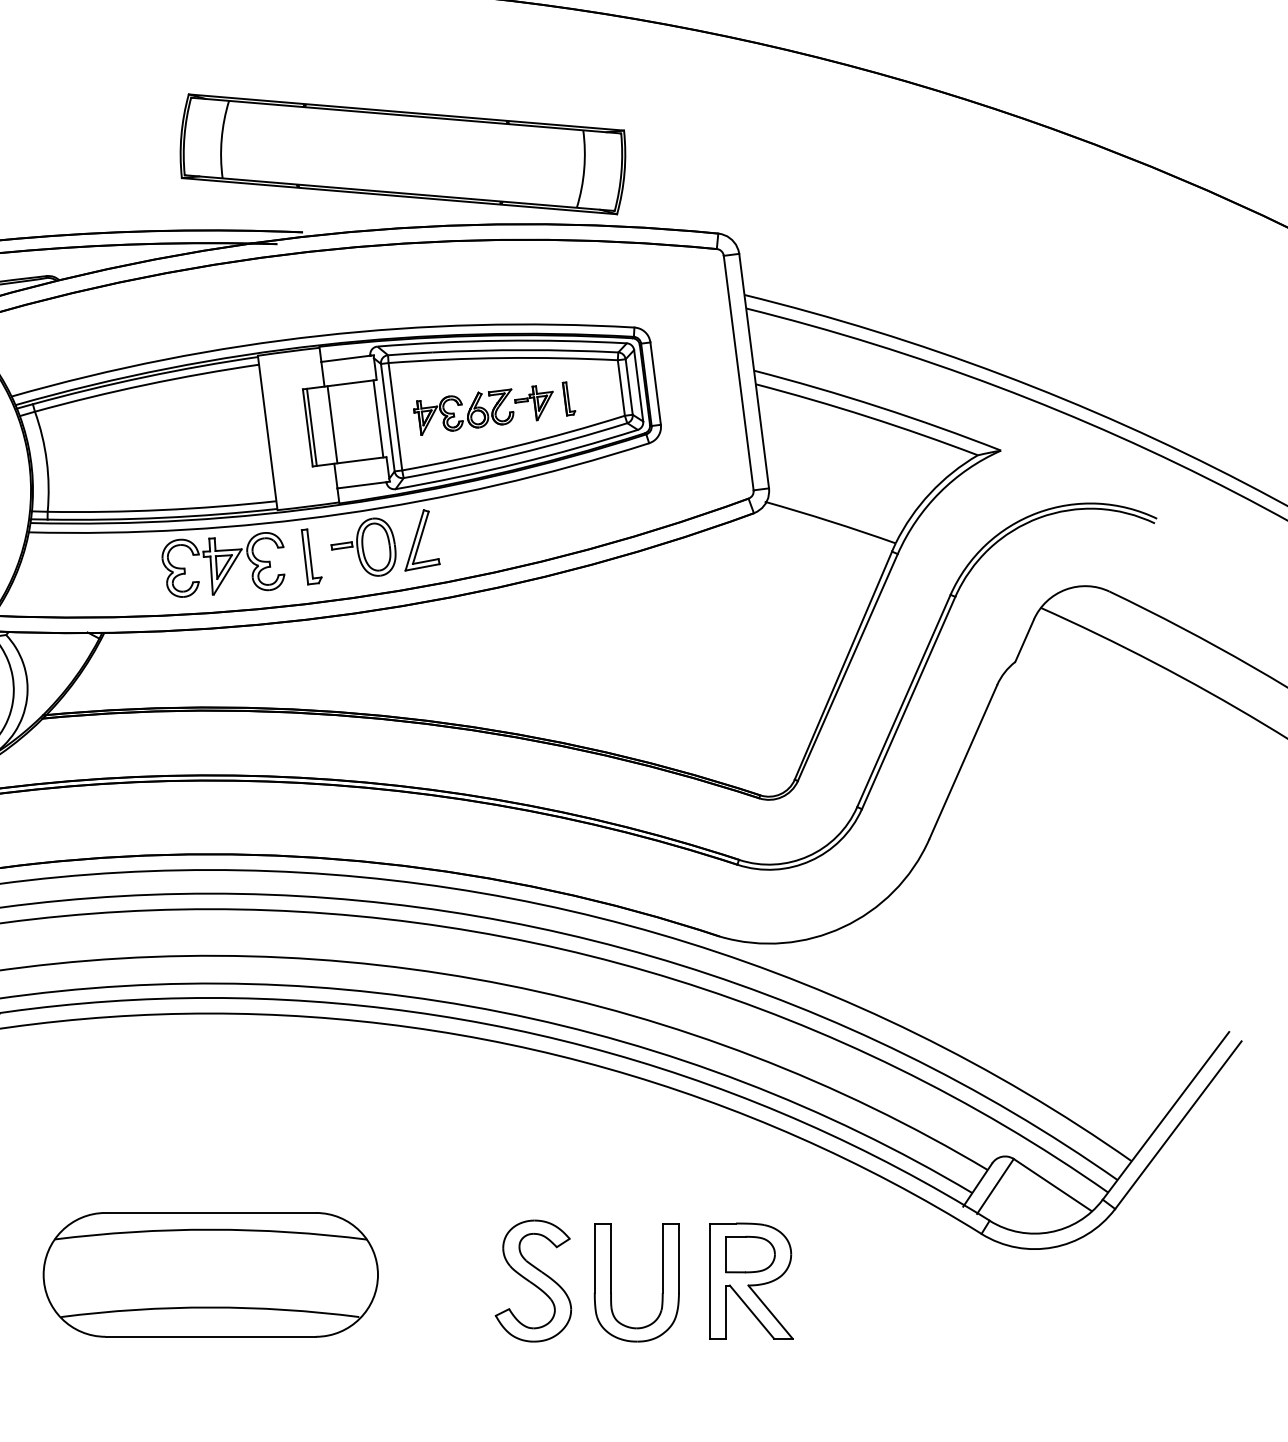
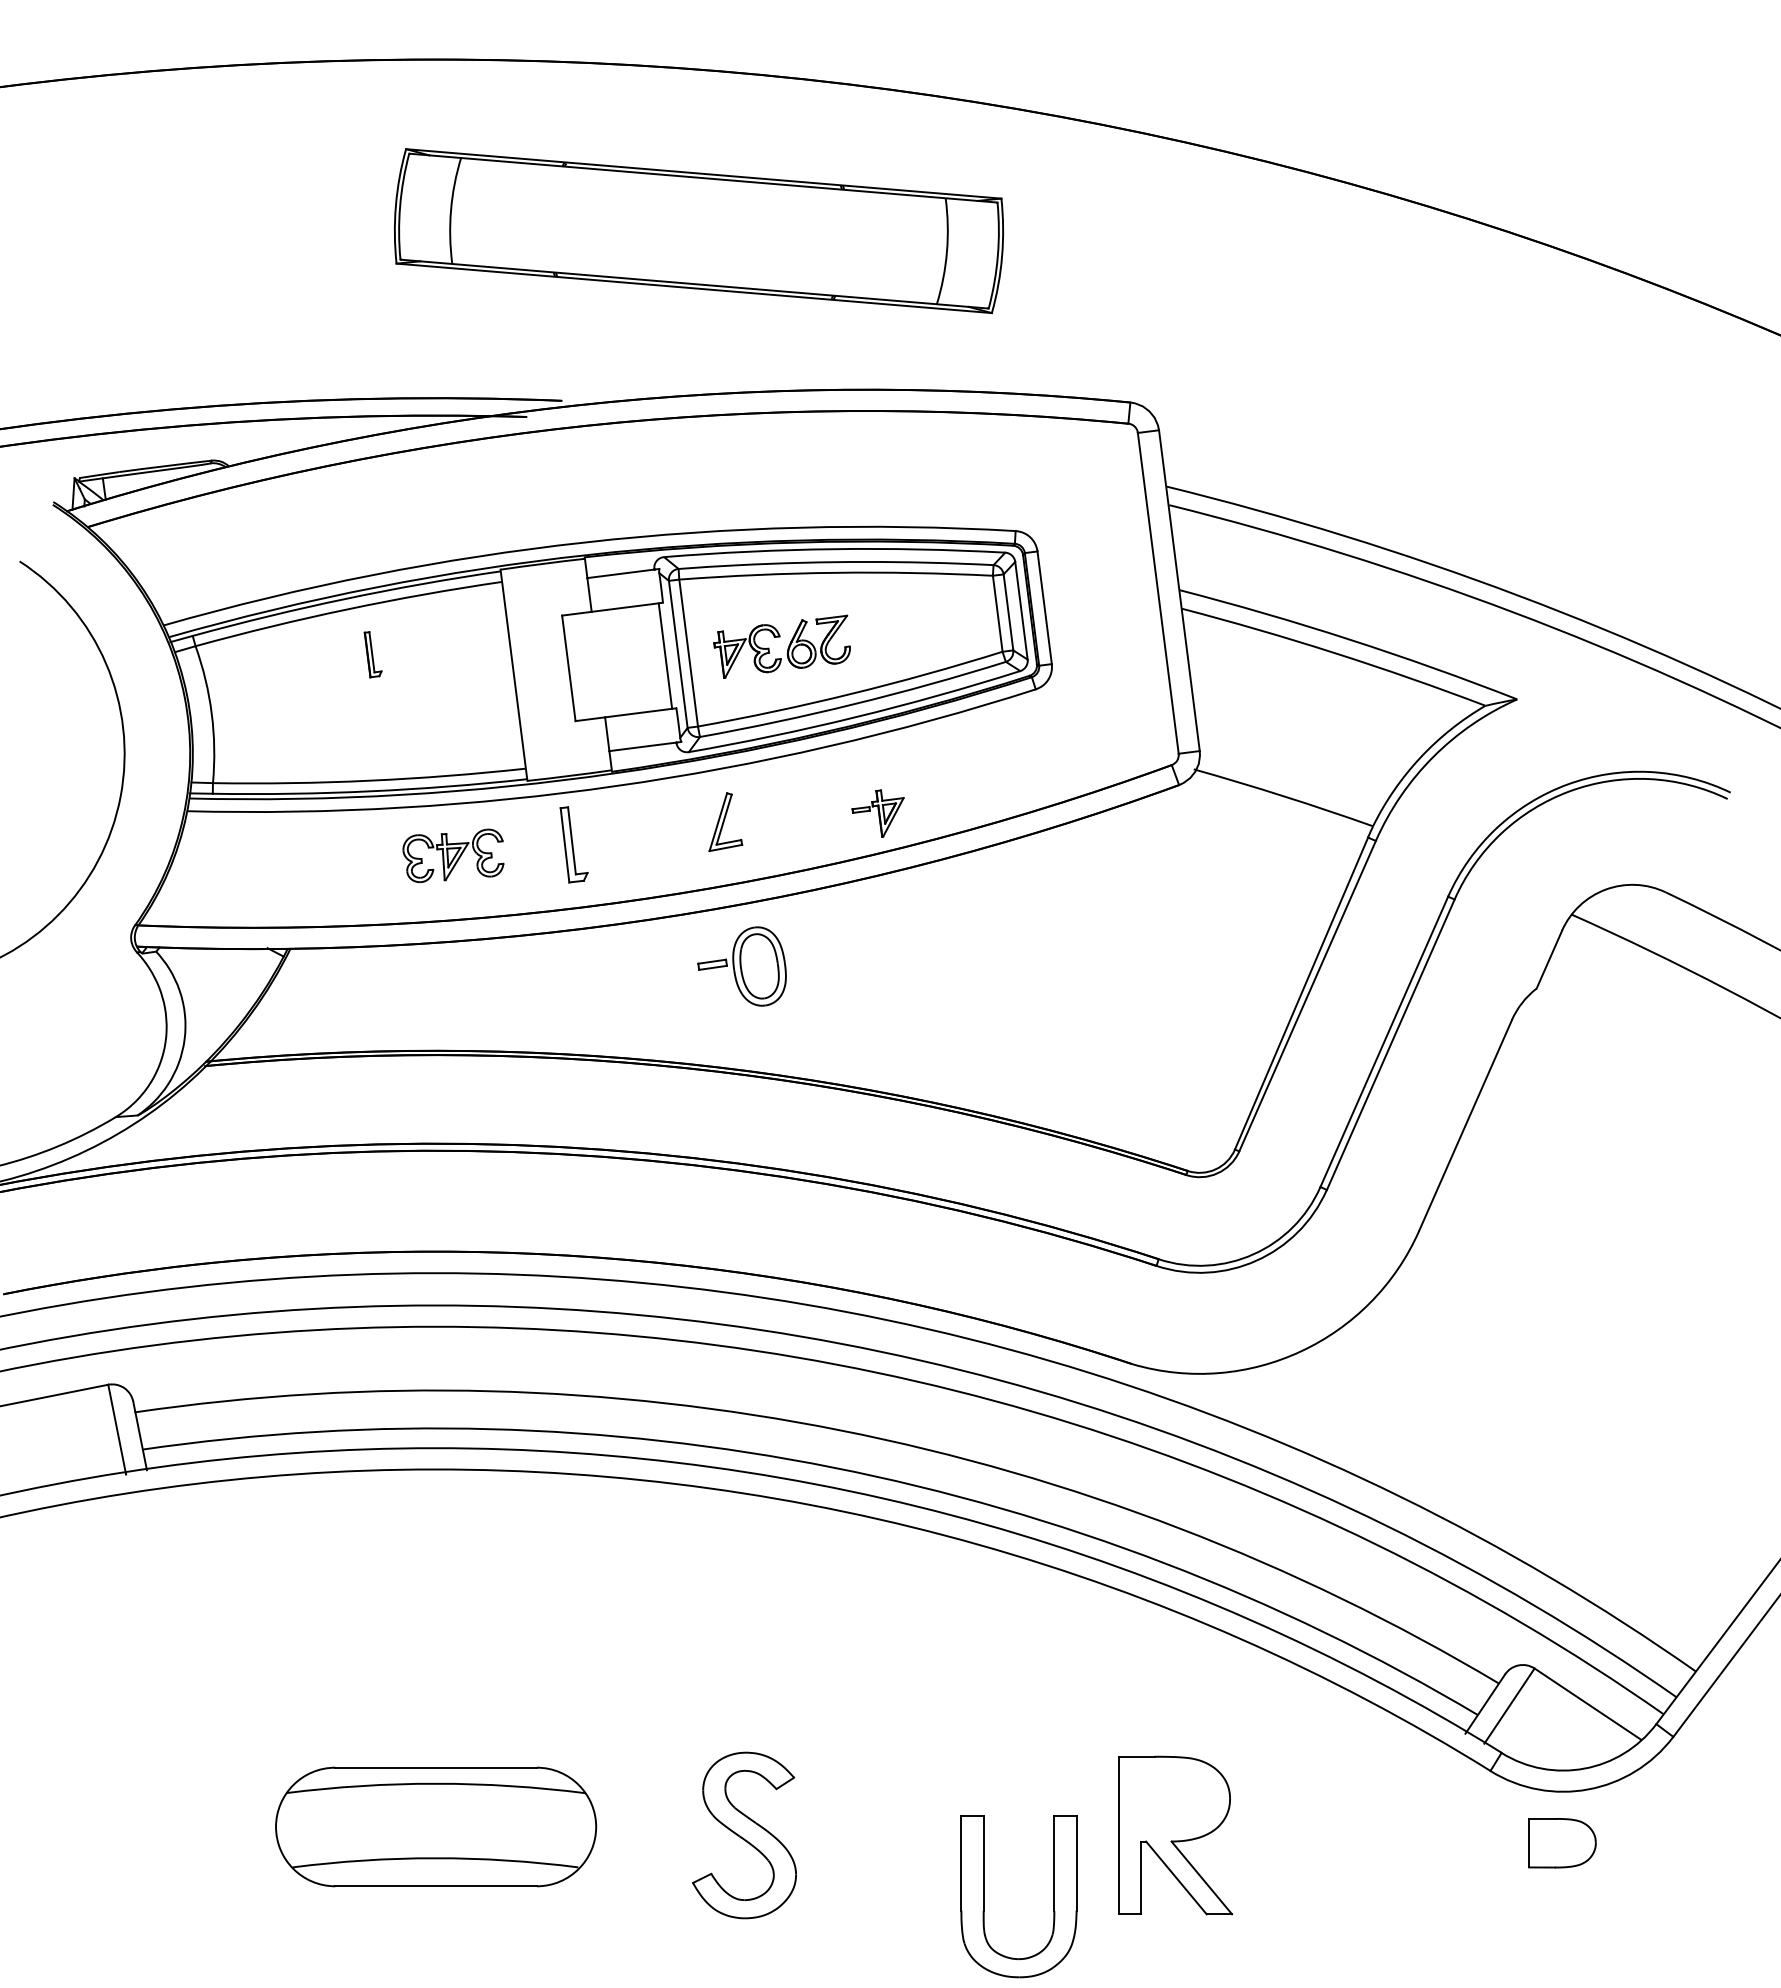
part: (403, 154) -> (699, 231), moved
part: (568, 398) -> (372, 654), moved
part: (533, 403) -> (877, 813), moved
line: (332, 424) -> (602, 663), removed
line: (311, 427) -> (574, 667), removed
part: (422, 539) -> (725, 821), size x0.7
part: (363, 547) -> (741, 966), moved
part: (223, 564) -> (453, 855), size x0.6
part: (750, 1254) -> (1562, 1843), moved
part: (210, 1274) -> (435, 1826), size x0.7
part: (533, 1281) -> (744, 1835), moved
part: (611, 1282) -> (984, 1896), moved

